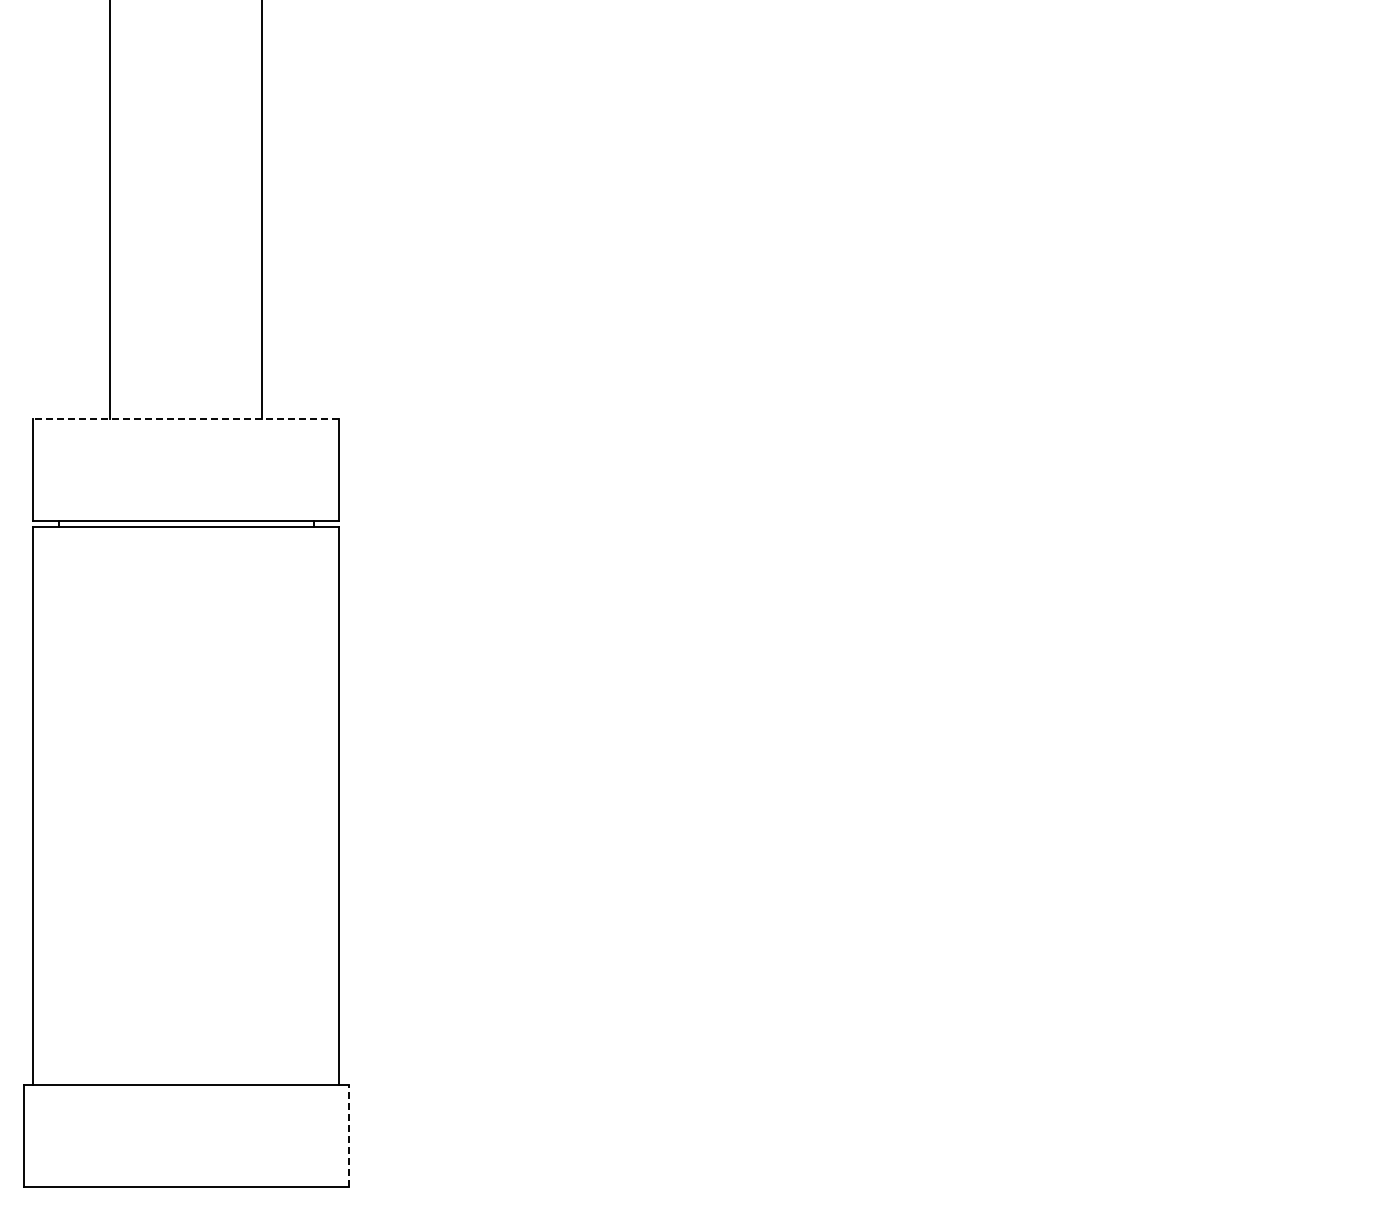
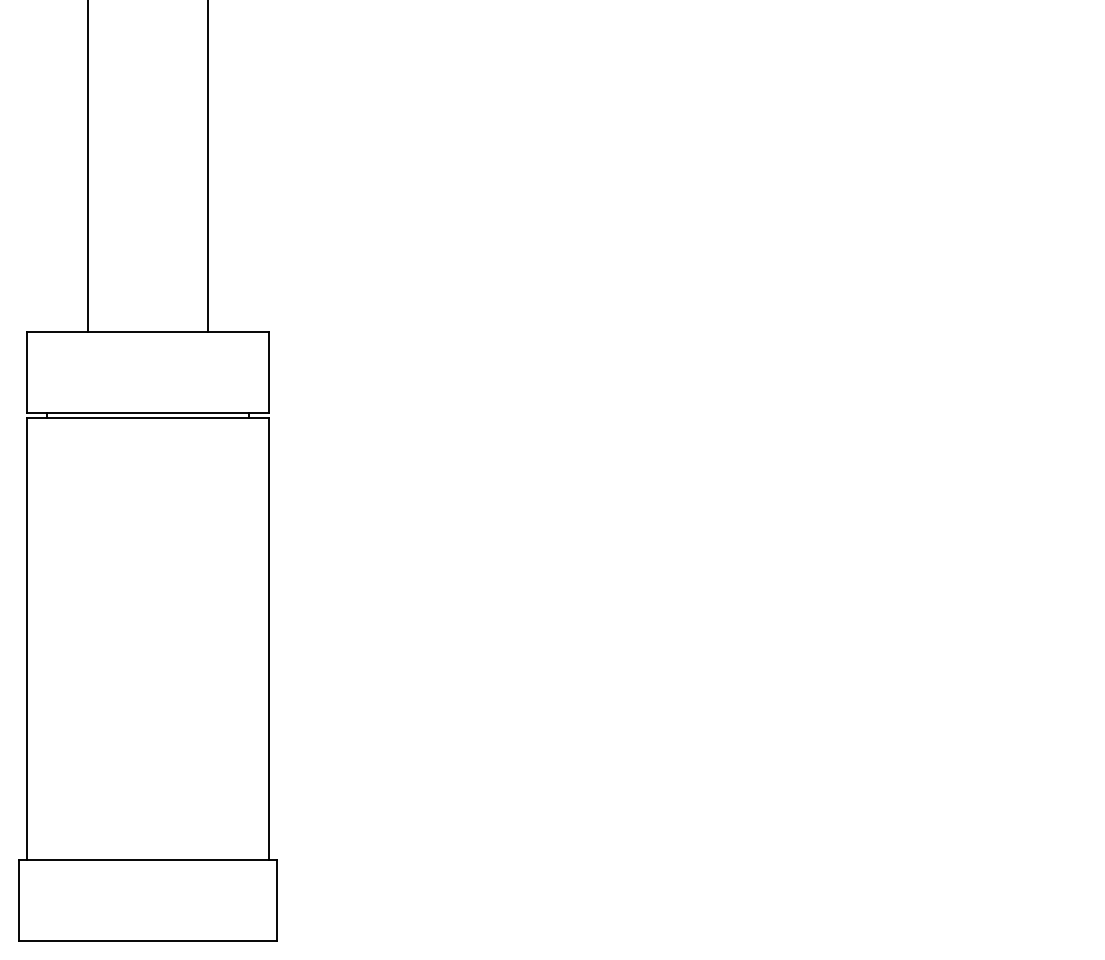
line: (185, 418) -> (147, 331), dashed -> solid
line: (348, 1135) -> (276, 899), dashed -> solid

